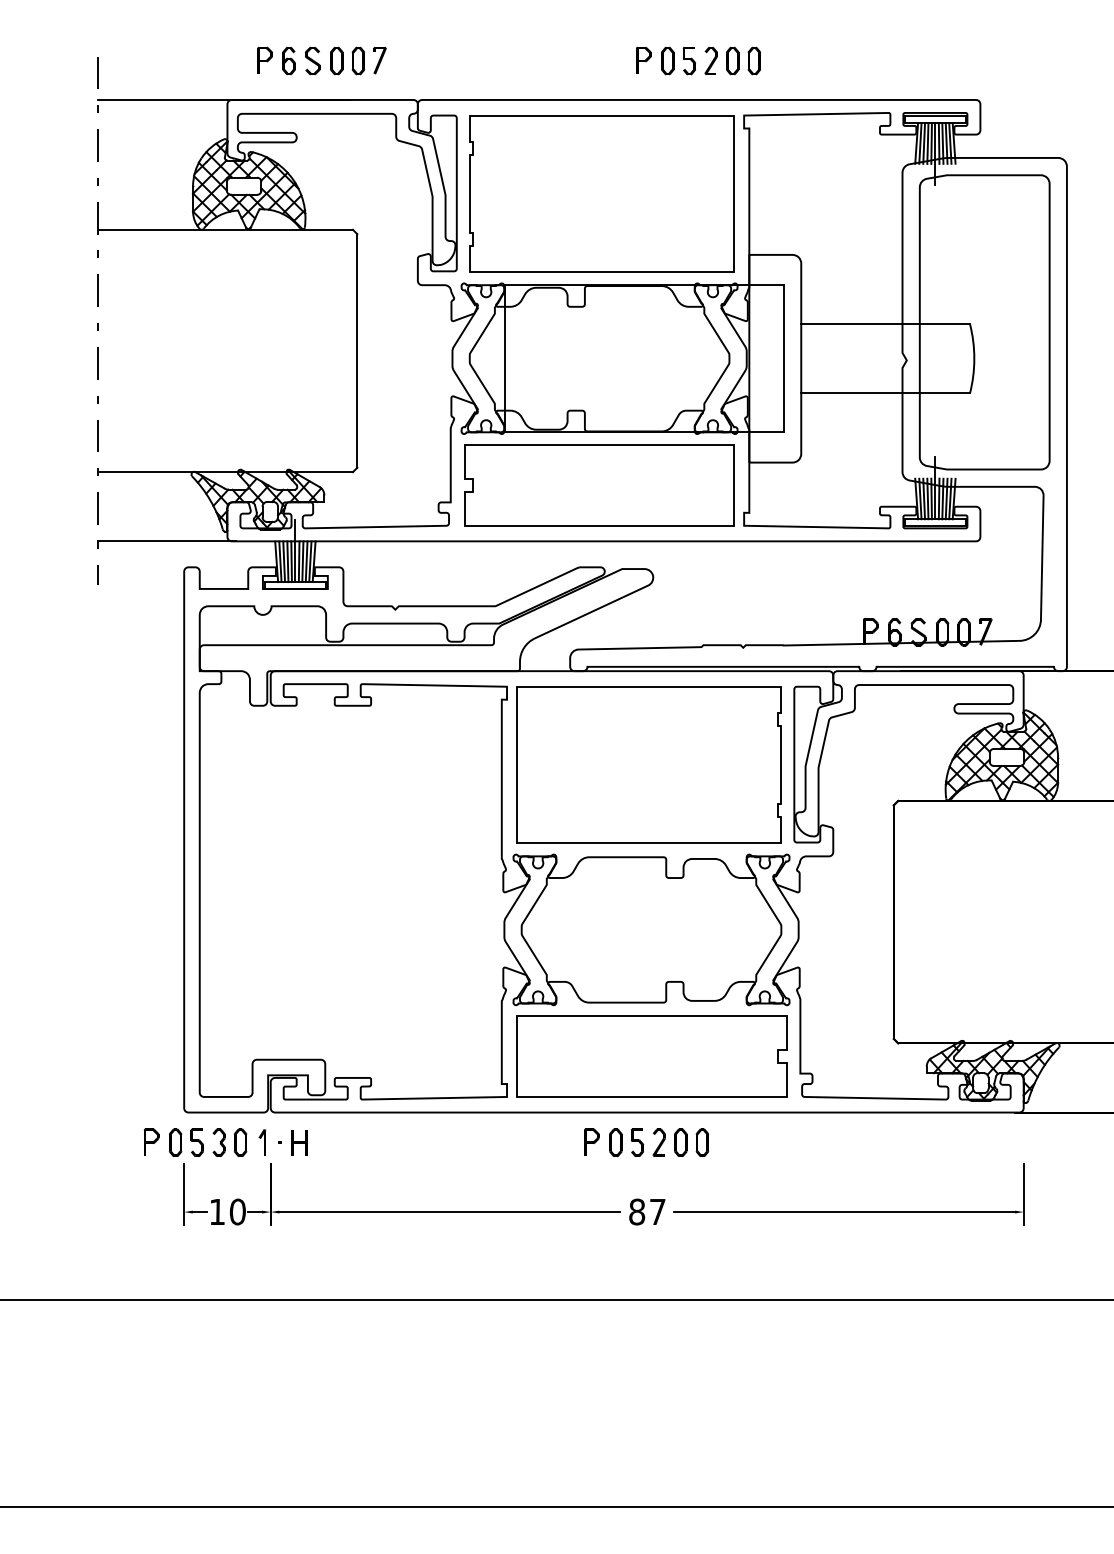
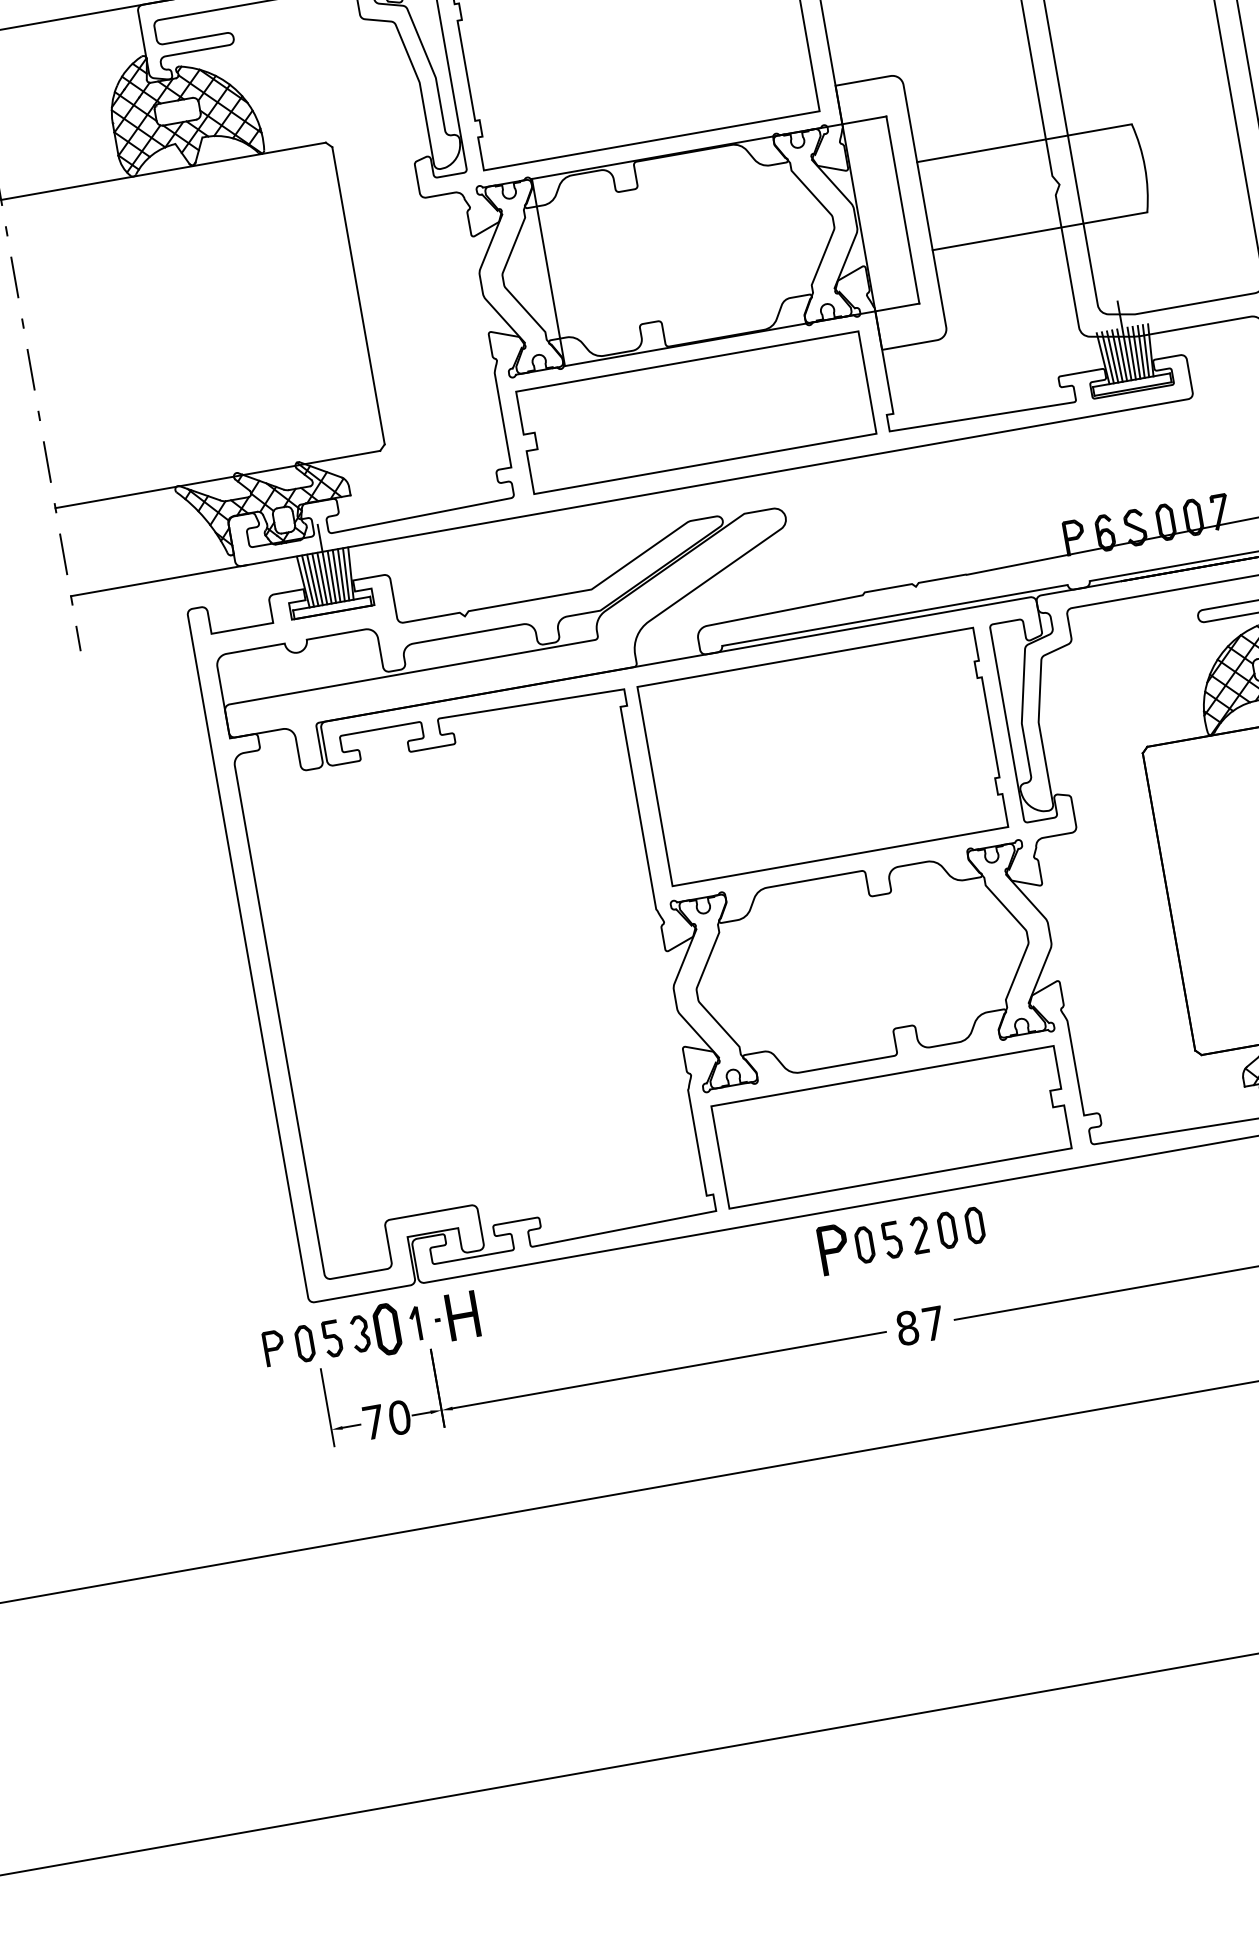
part: (591, 1141) -> (833, 1248), size x1.4
part: (240, 1142) -> (387, 1328), size x1.4
part: (299, 1142) -> (462, 1315), size x1.4
text: (217, 1211) -> (373, 1421), 10 -> 70

